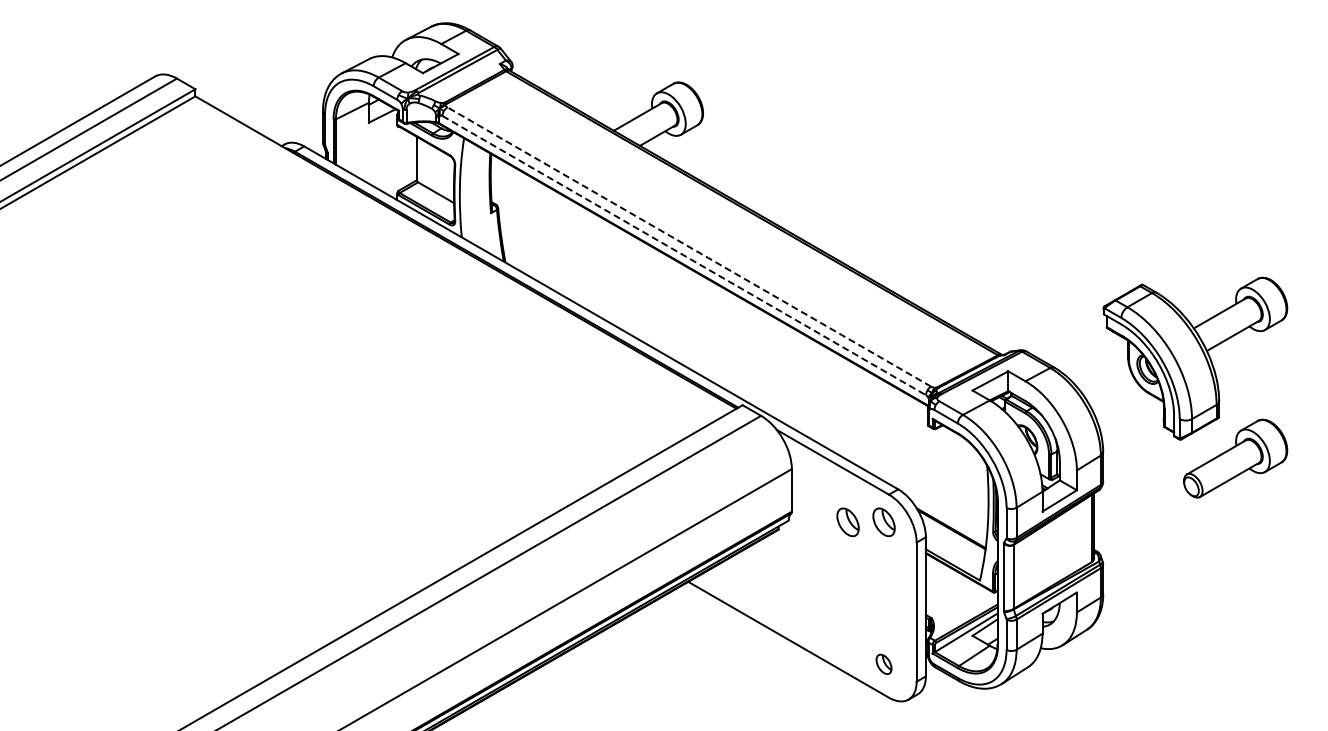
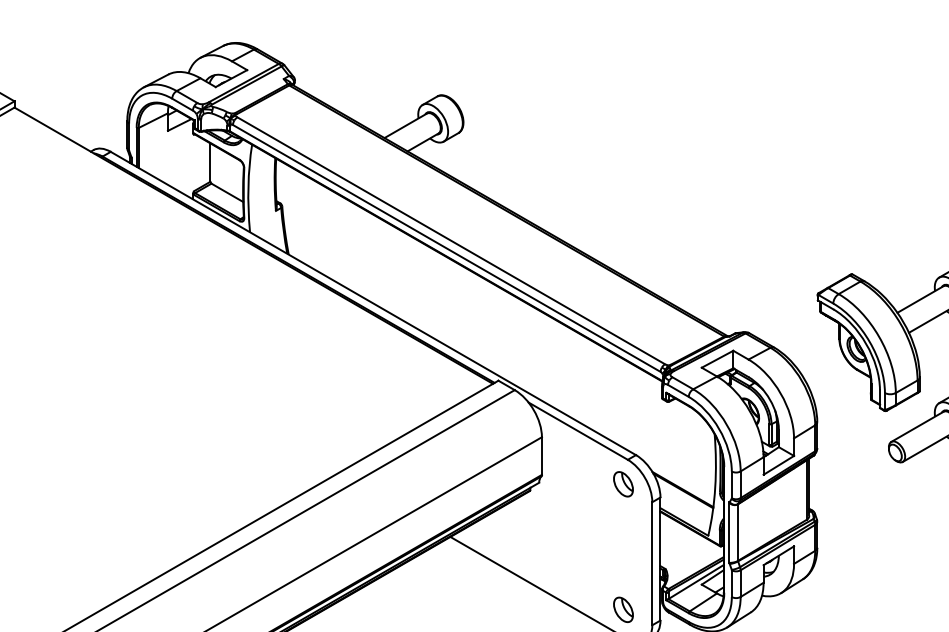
line: (688, 246) -> (450, 240), dashed -> solid
line: (684, 255) -> (447, 248), dashed -> solid
part: (847, 522) -> (591, 484), removed
part: (883, 664) -> (622, 610), size x1.43

